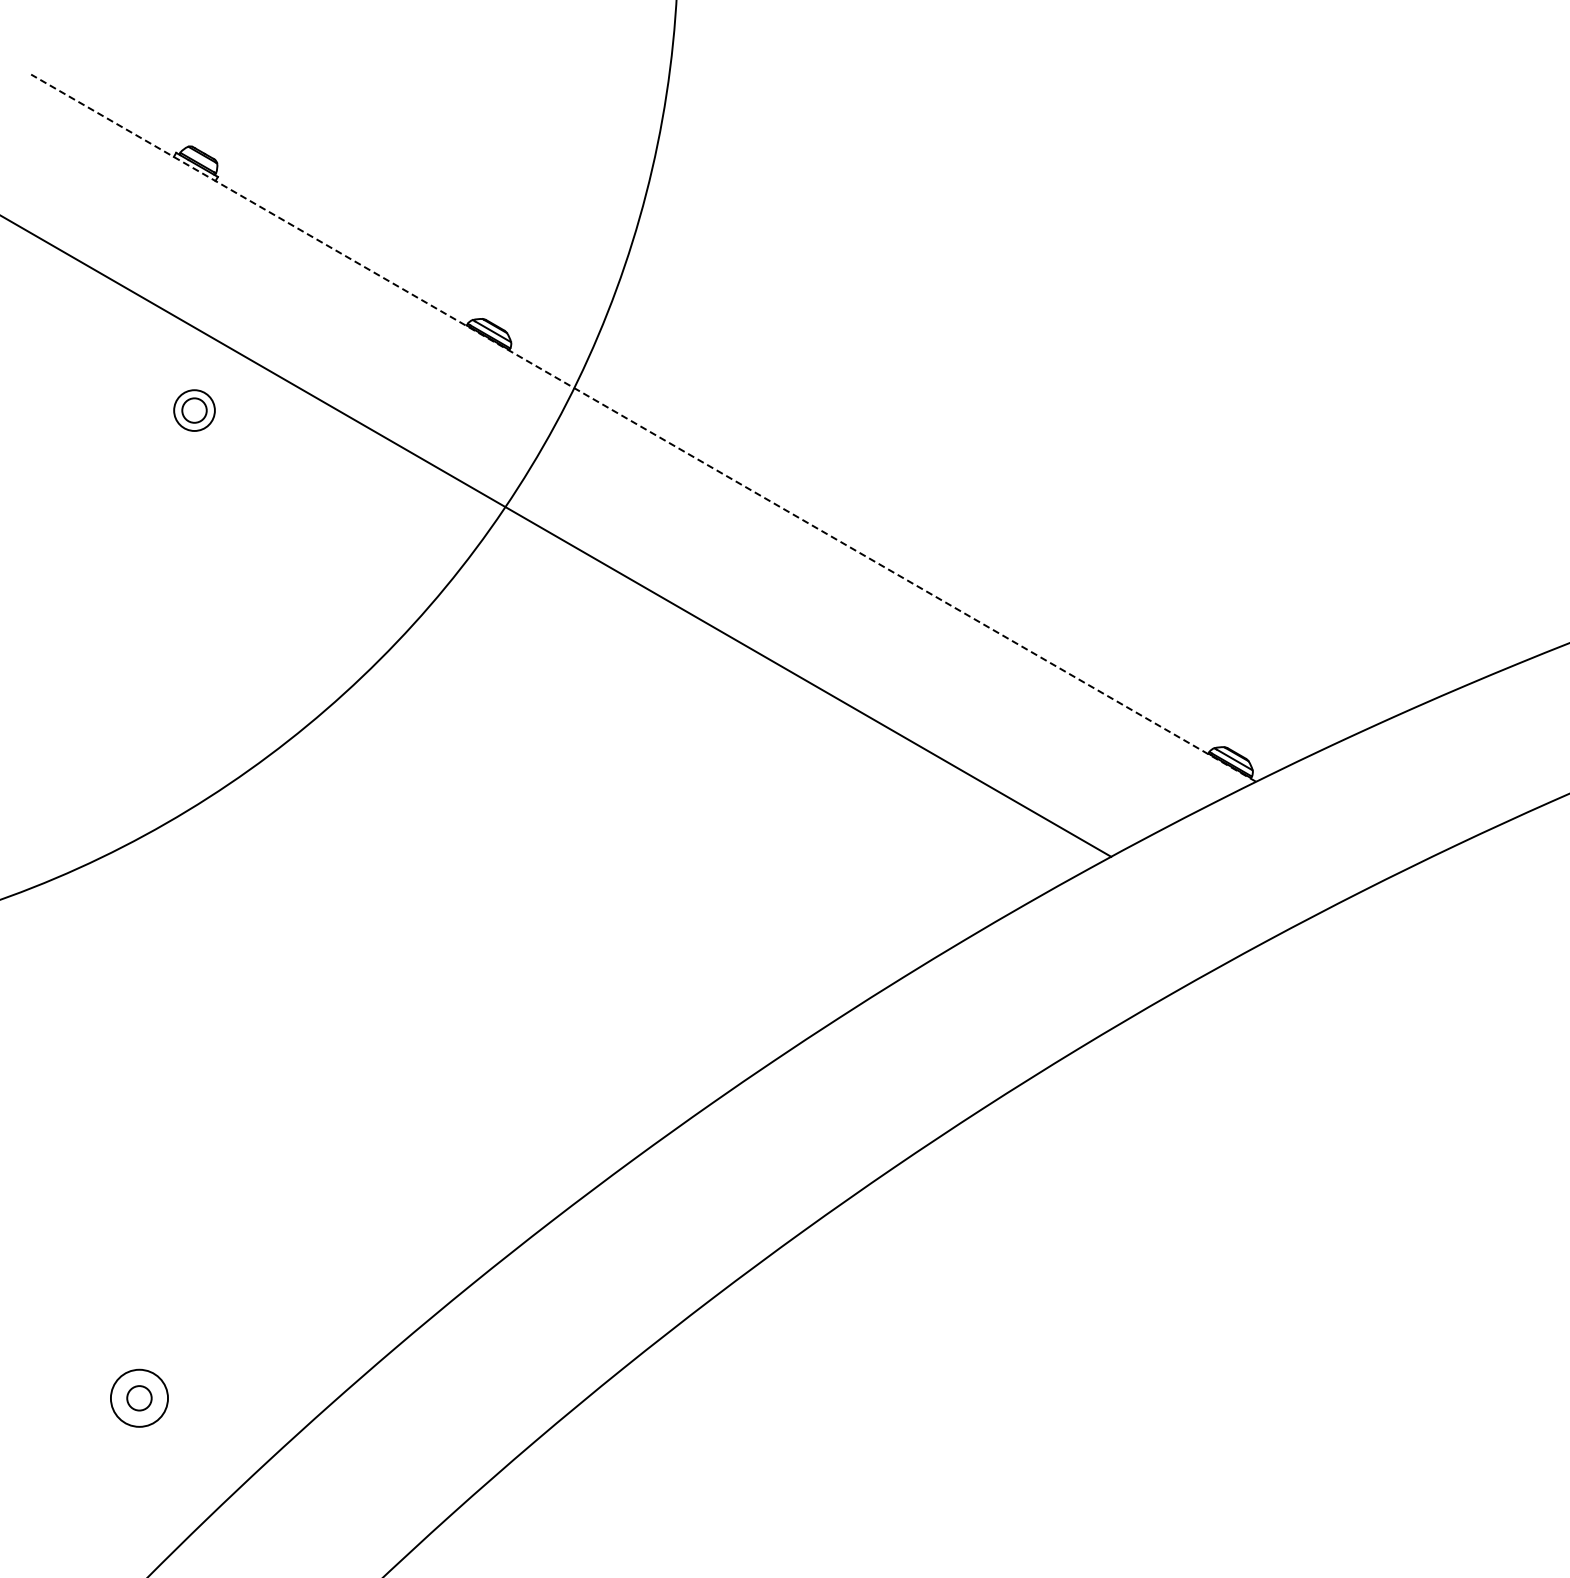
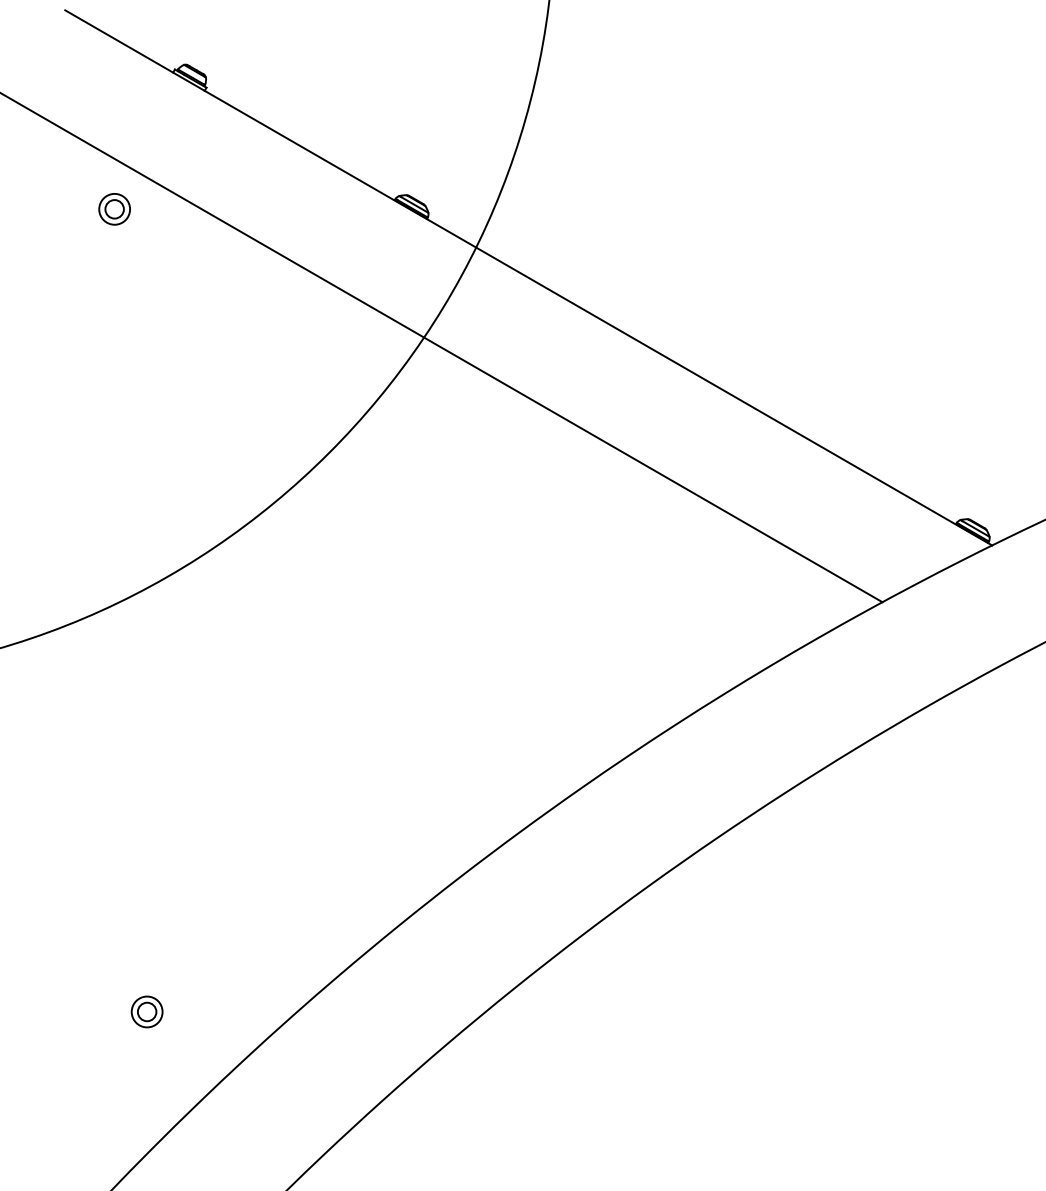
part: (194, 410) -> (114, 209), moved
line: (643, 427) -> (528, 277), dashed -> solid
circle: (139, 1397) -> (147, 1011), size x0.71

